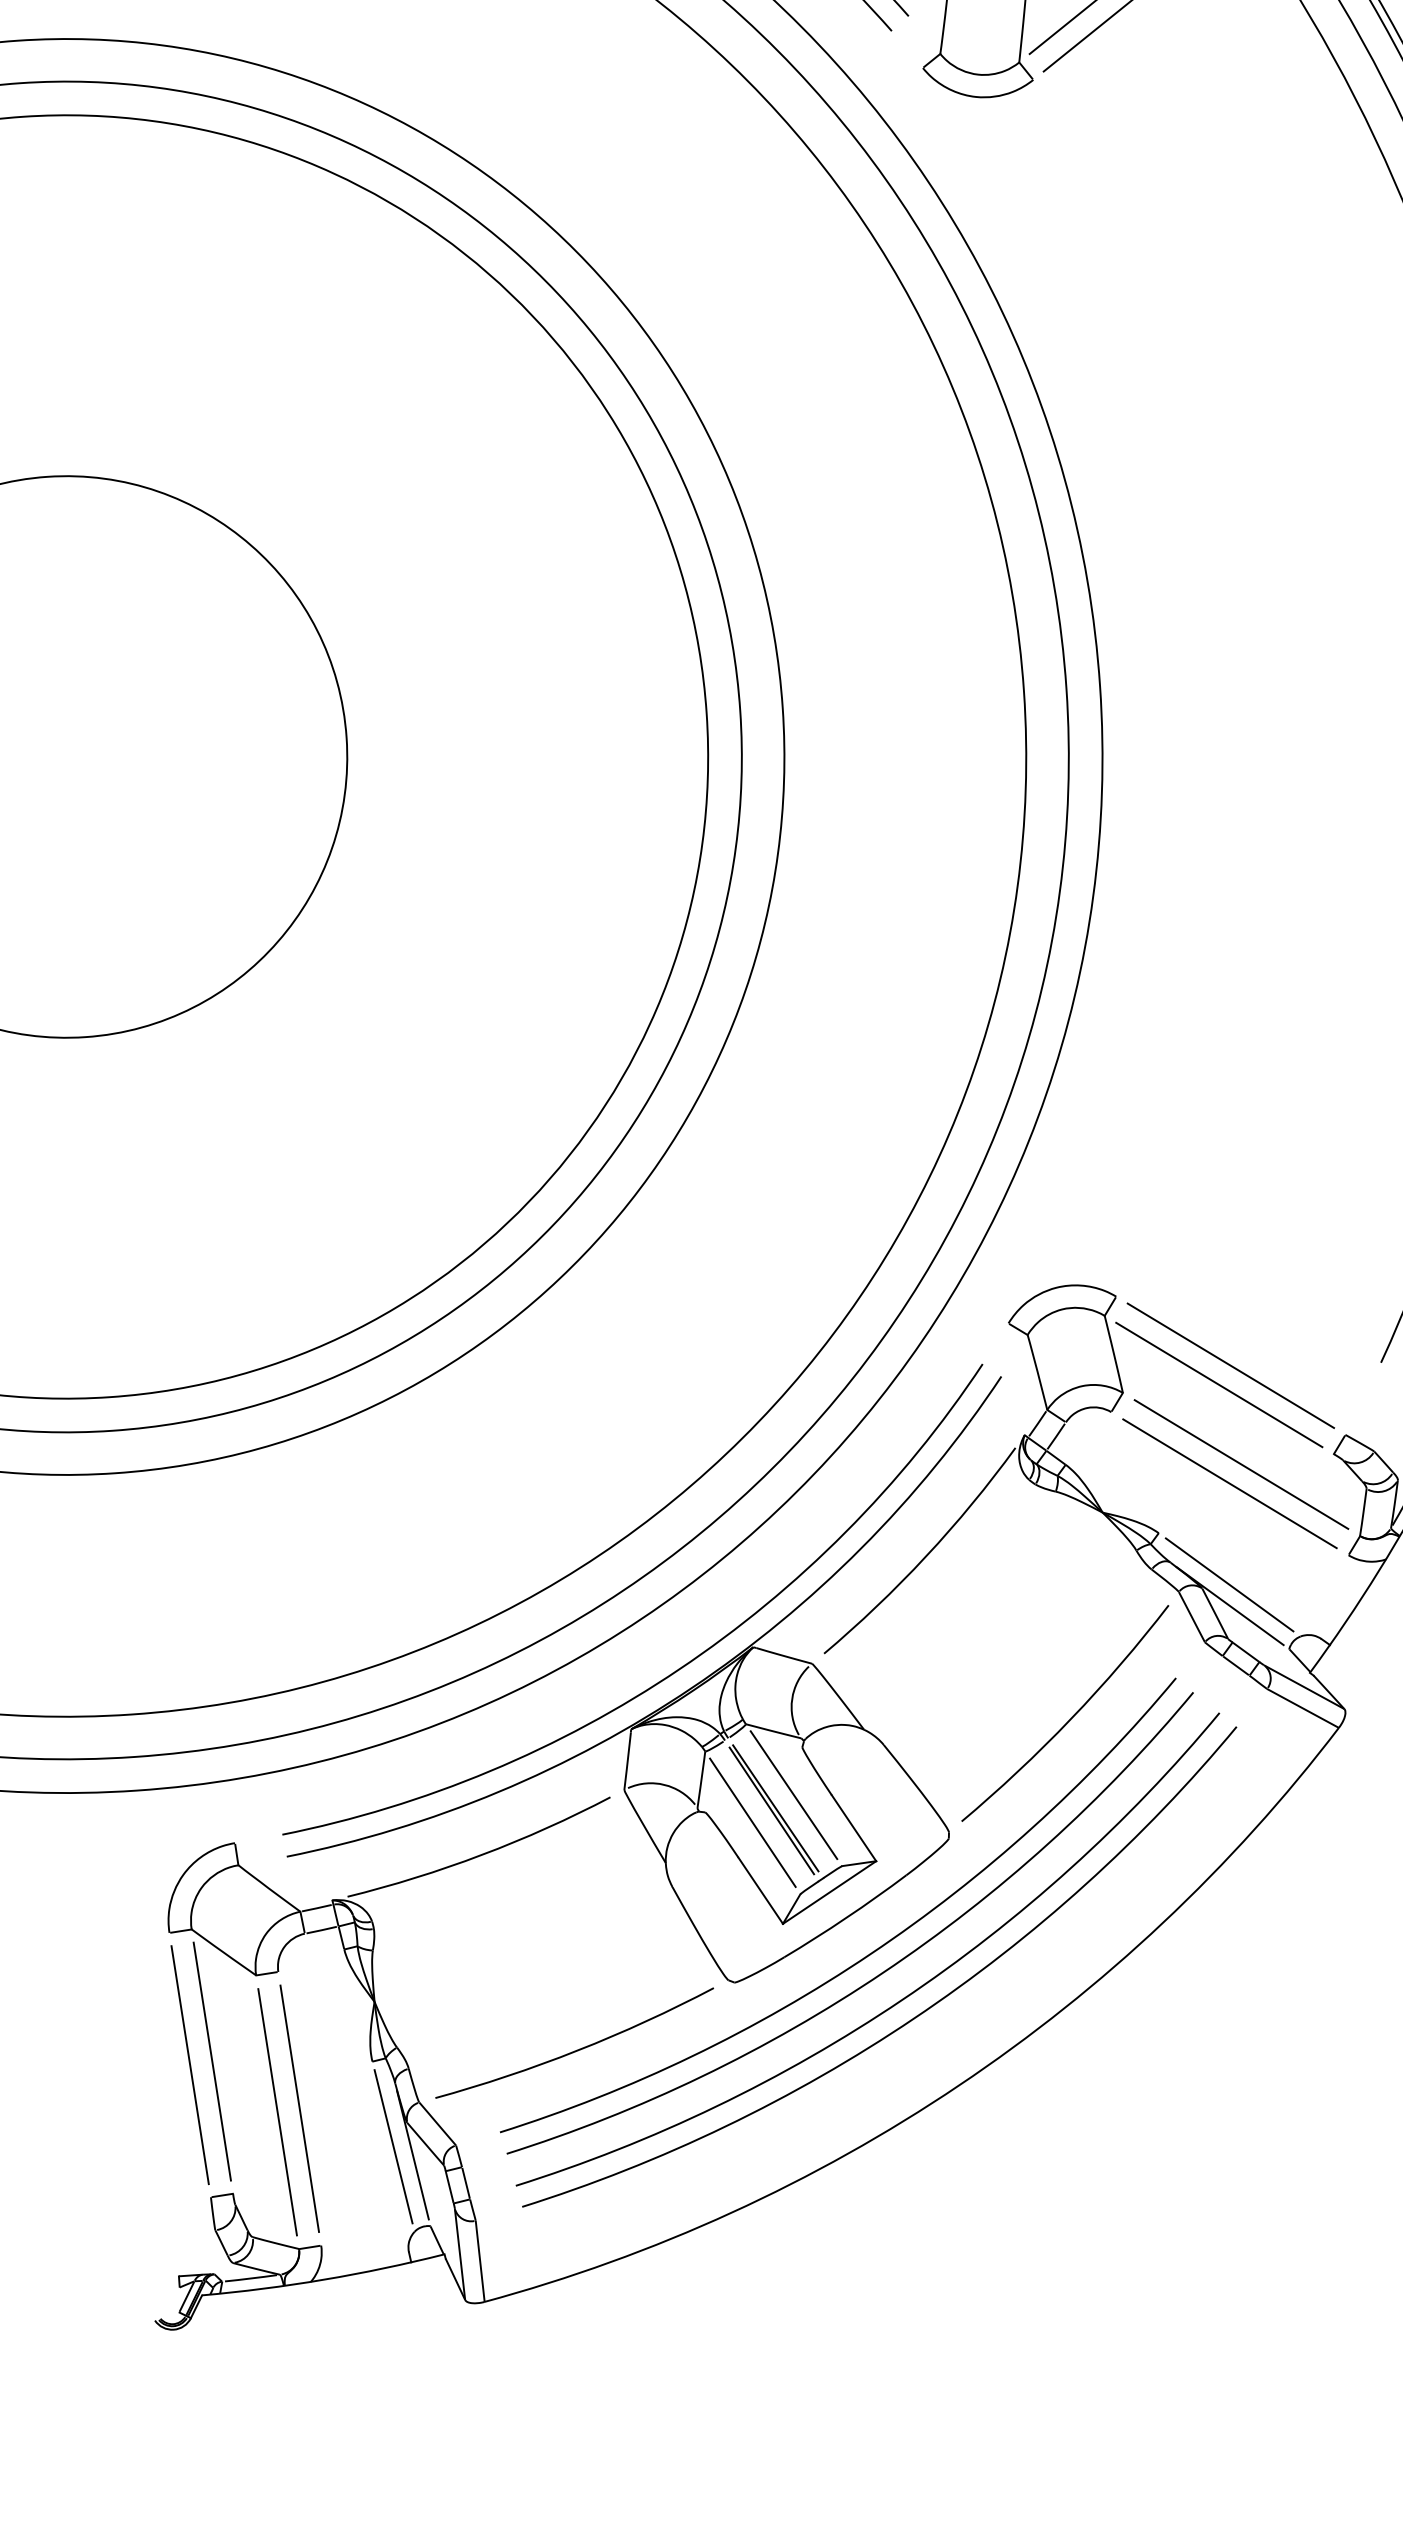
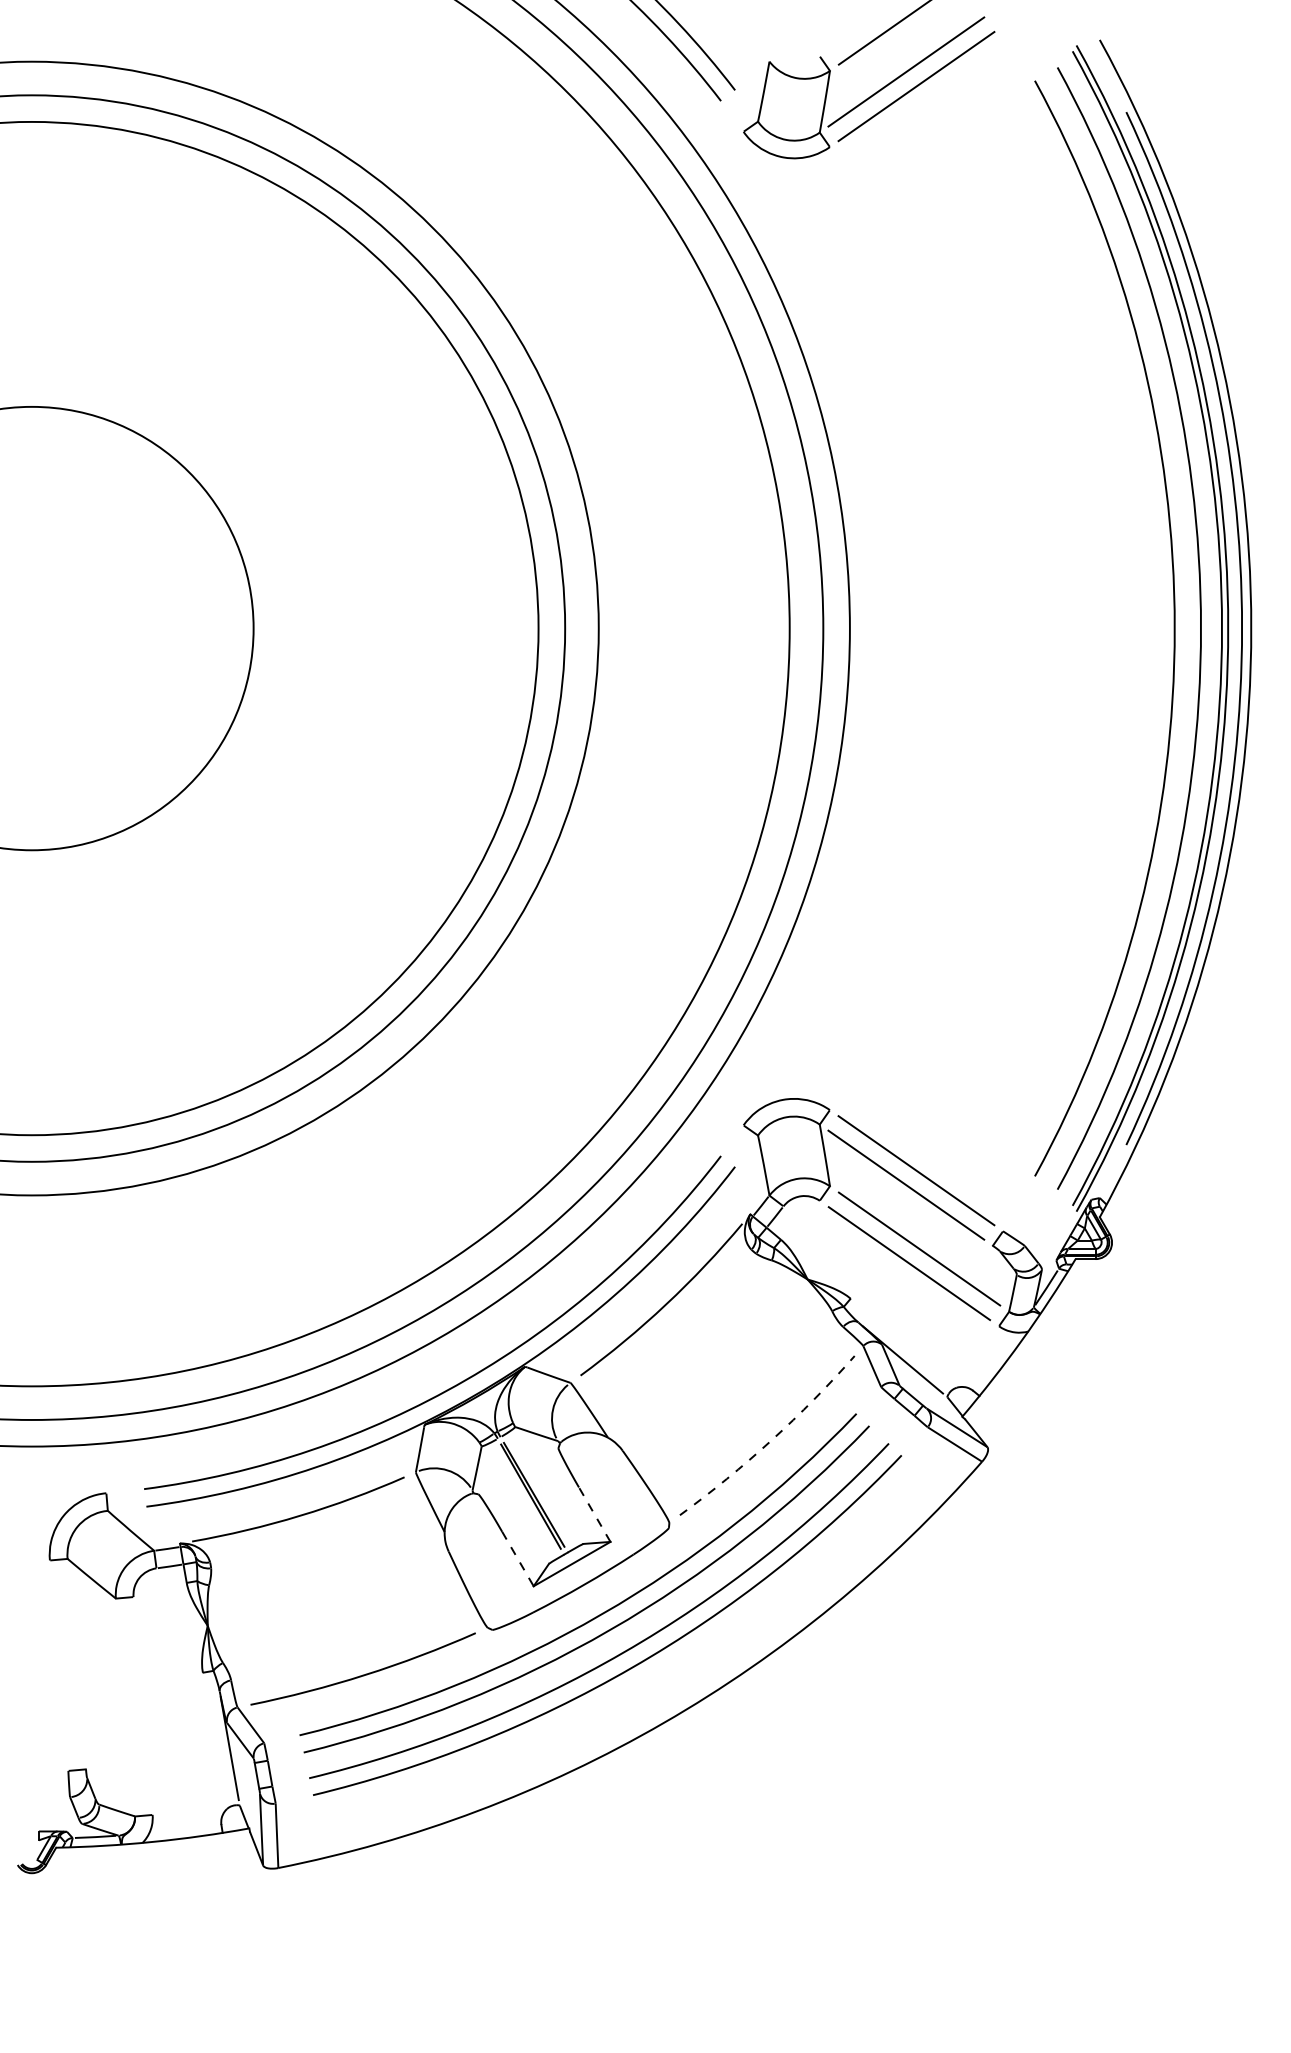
line: (1229, 1585) -> (903, 1343), removed
arc: (1070, 1719) -> (771, 1440), solid -> dashed
line: (793, 1795) -> (548, 1485), removed
line: (752, 1822) -> (515, 1504), removed
line: (853, 1827) -> (594, 1514), solid -> dashed
line: (761, 1891) -> (518, 1559), solid -> dashed
line: (211, 2060) -> (76, 1663), removed
line: (189, 2064) -> (58, 1665), removed
line: (298, 2108) -> (142, 1705), removed
line: (277, 2112) -> (125, 1707), removed
line: (392, 2146) -> (214, 1740), removed

